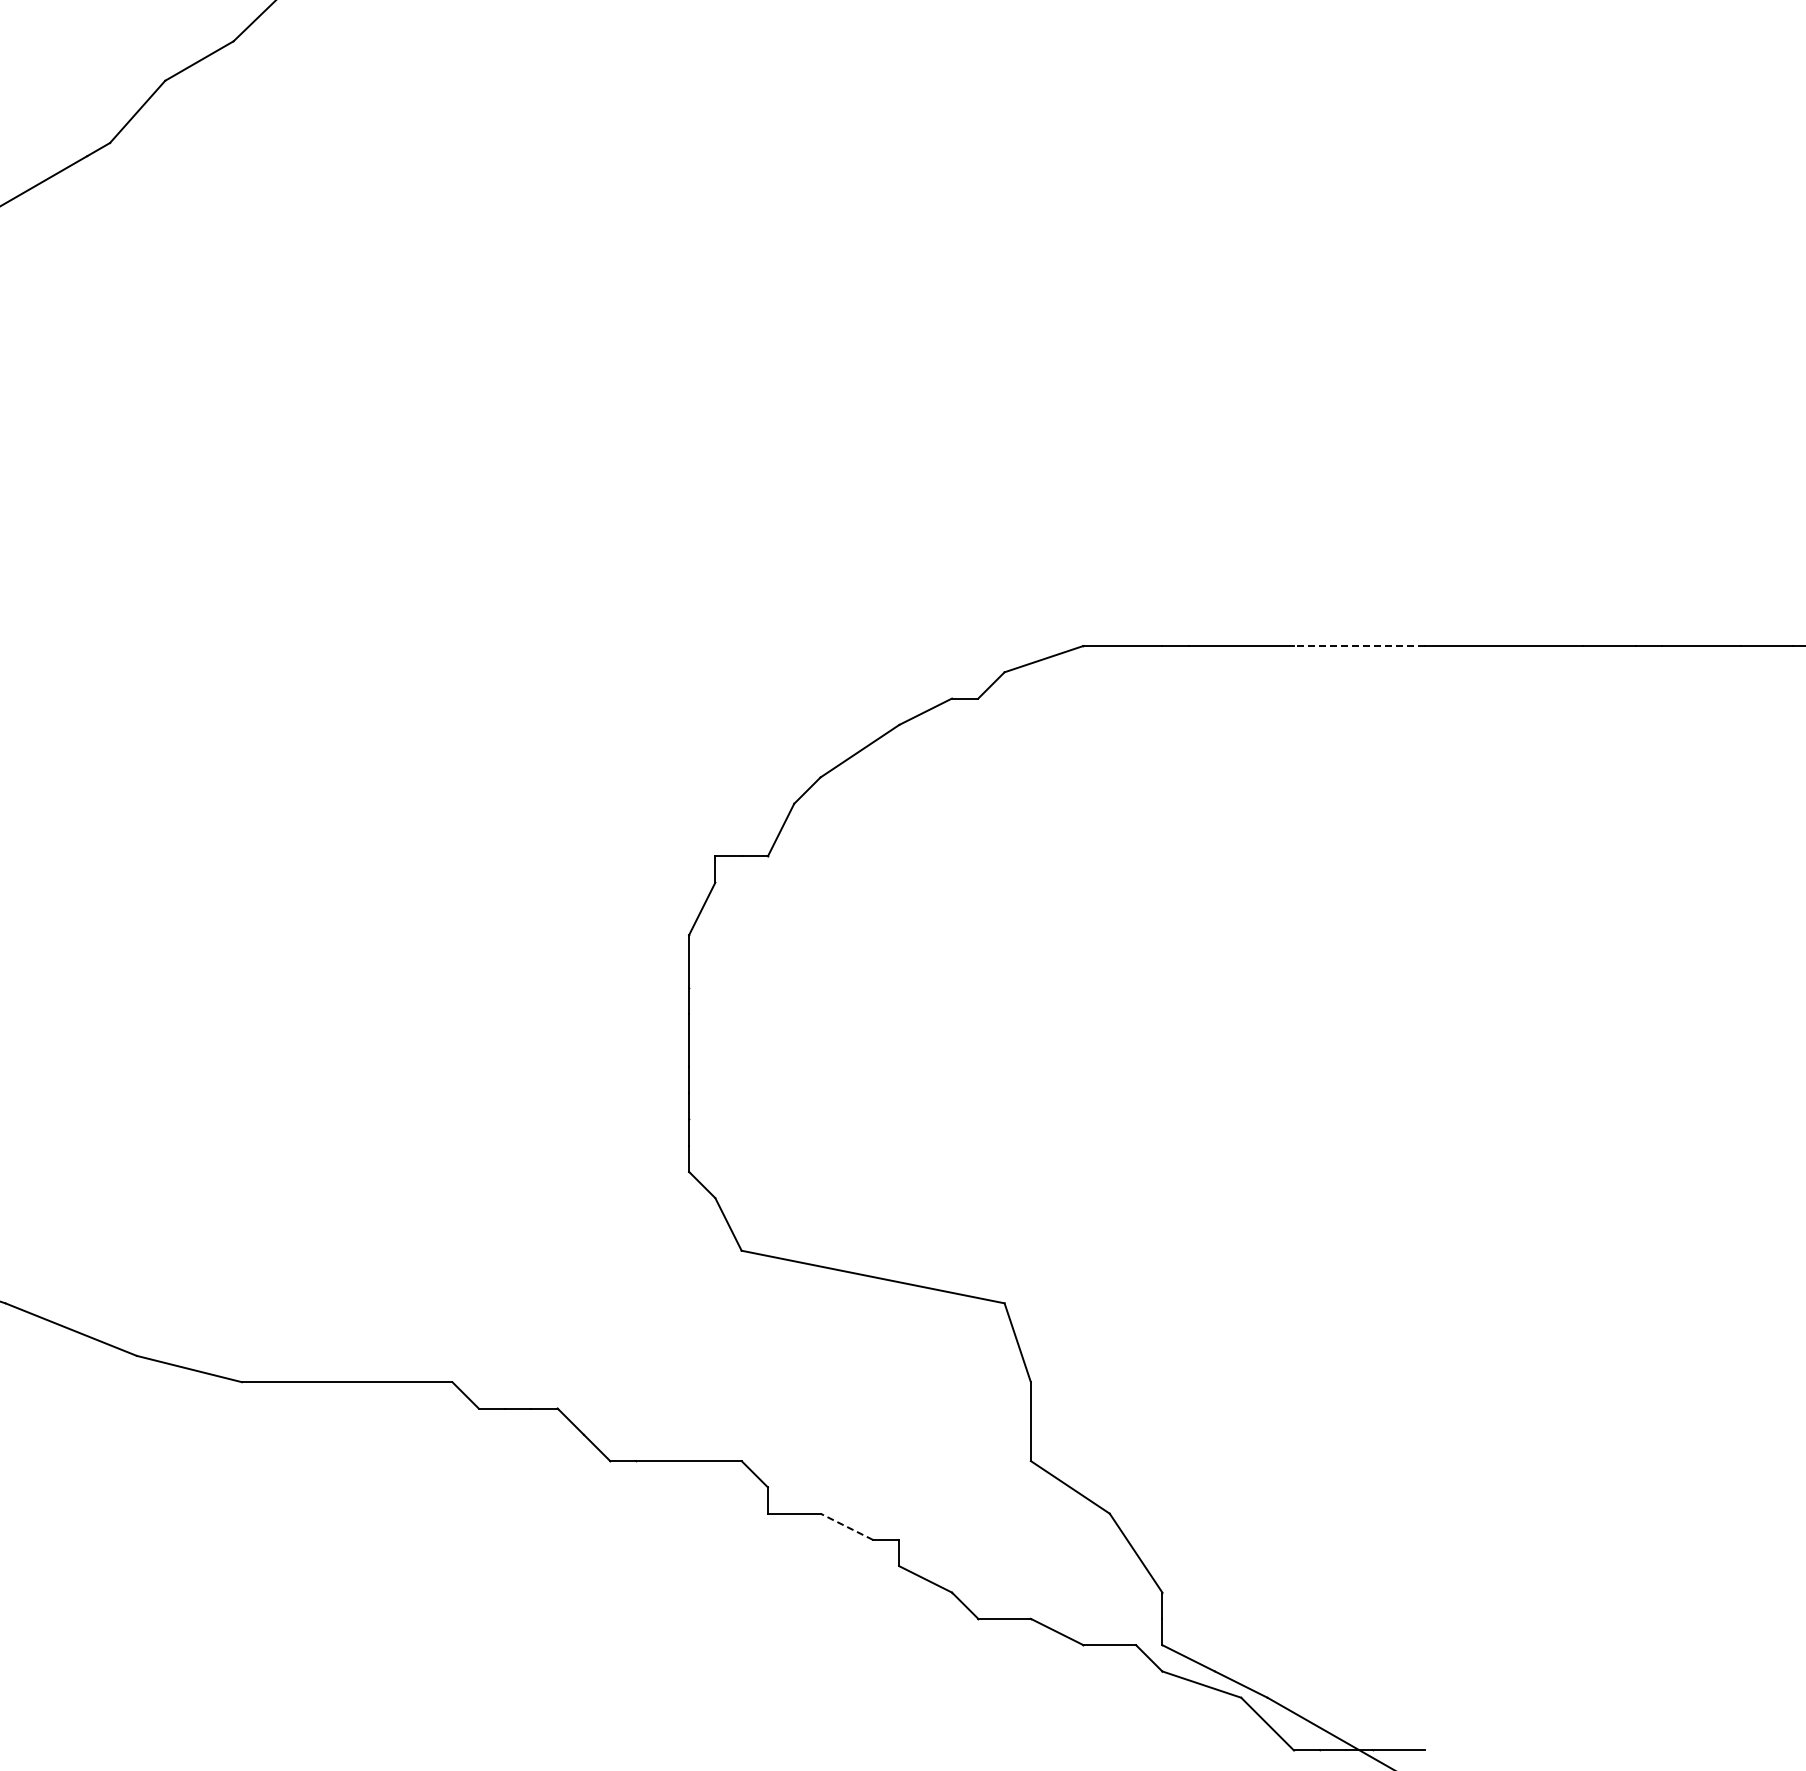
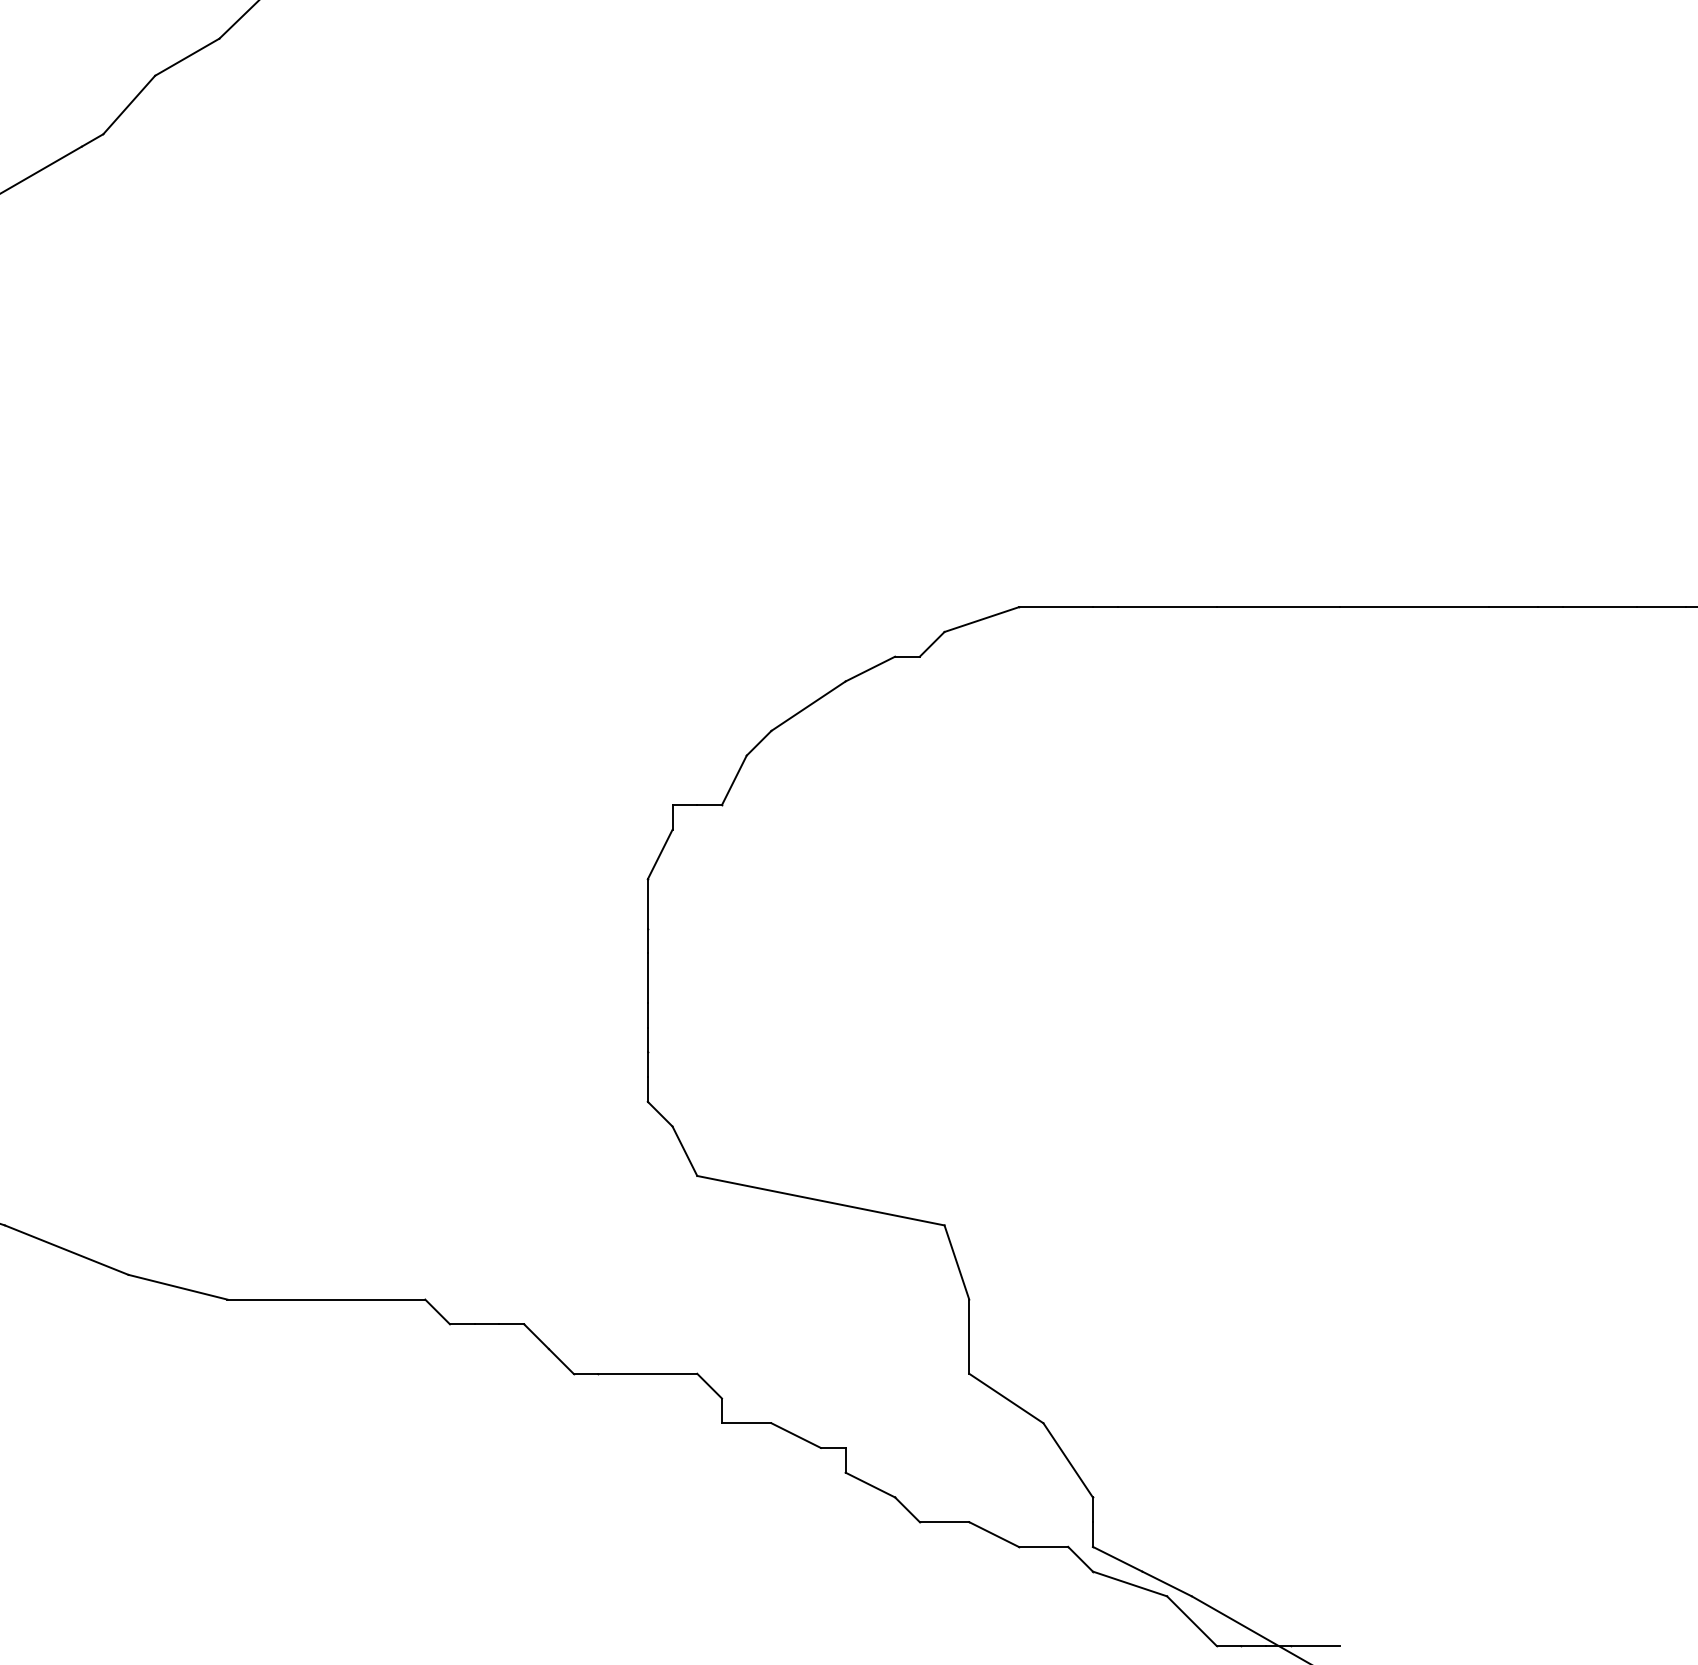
line: (1359, 646) -> (1278, 607), dashed -> solid
line: (846, 1526) -> (795, 1435), dashed -> solid

